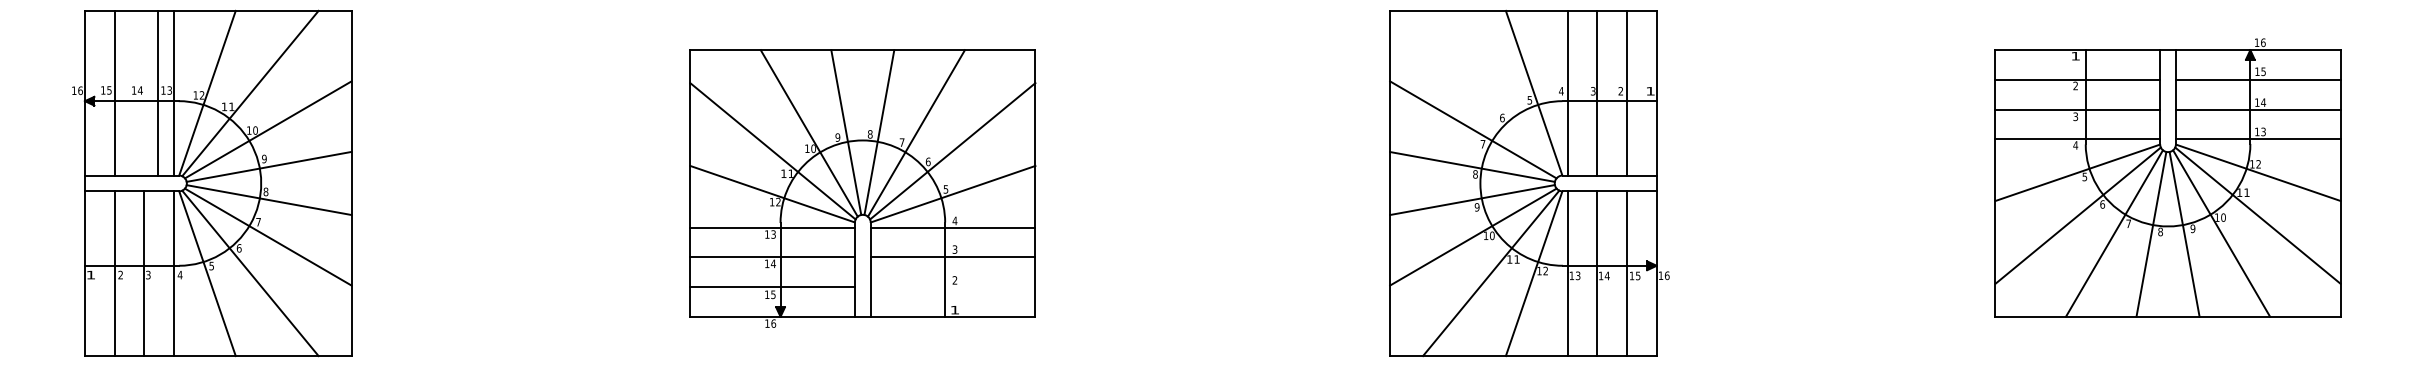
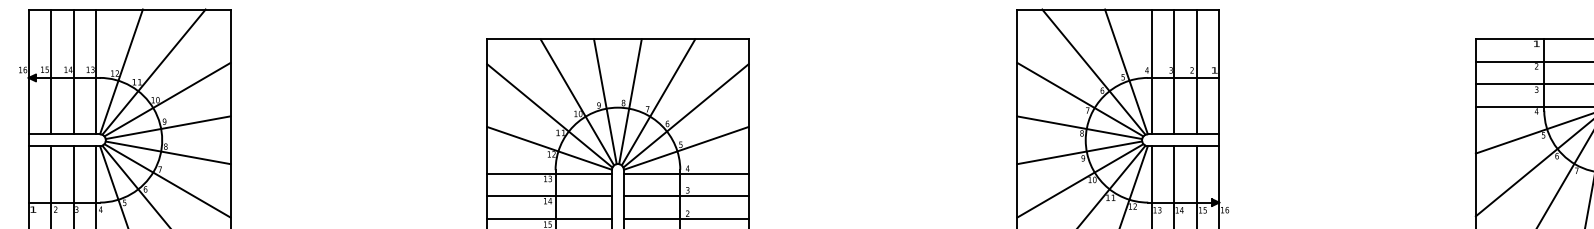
line: (158, 92) -> (73, 71), moved
line: (1491, 93) -> (1094, 72), added
line: (952, 287) -> (685, 219), added

